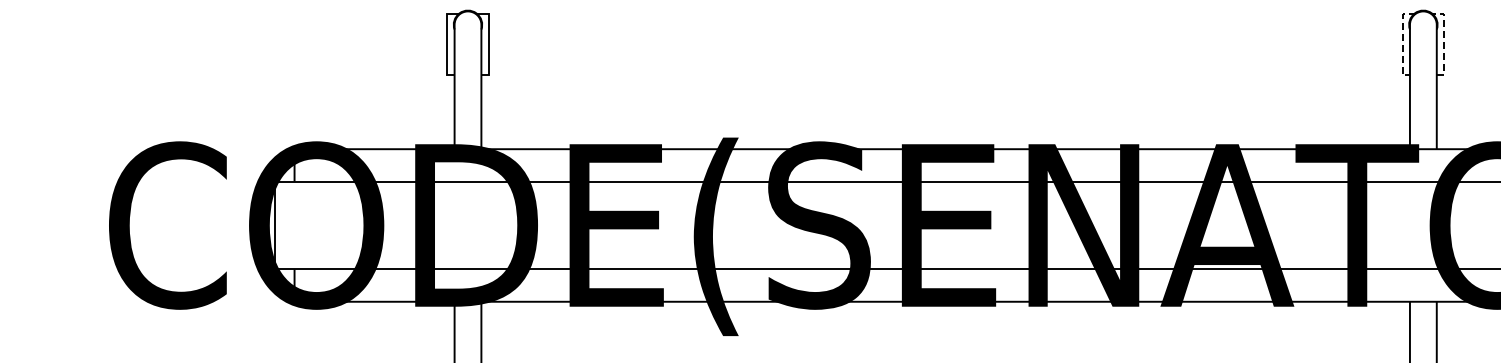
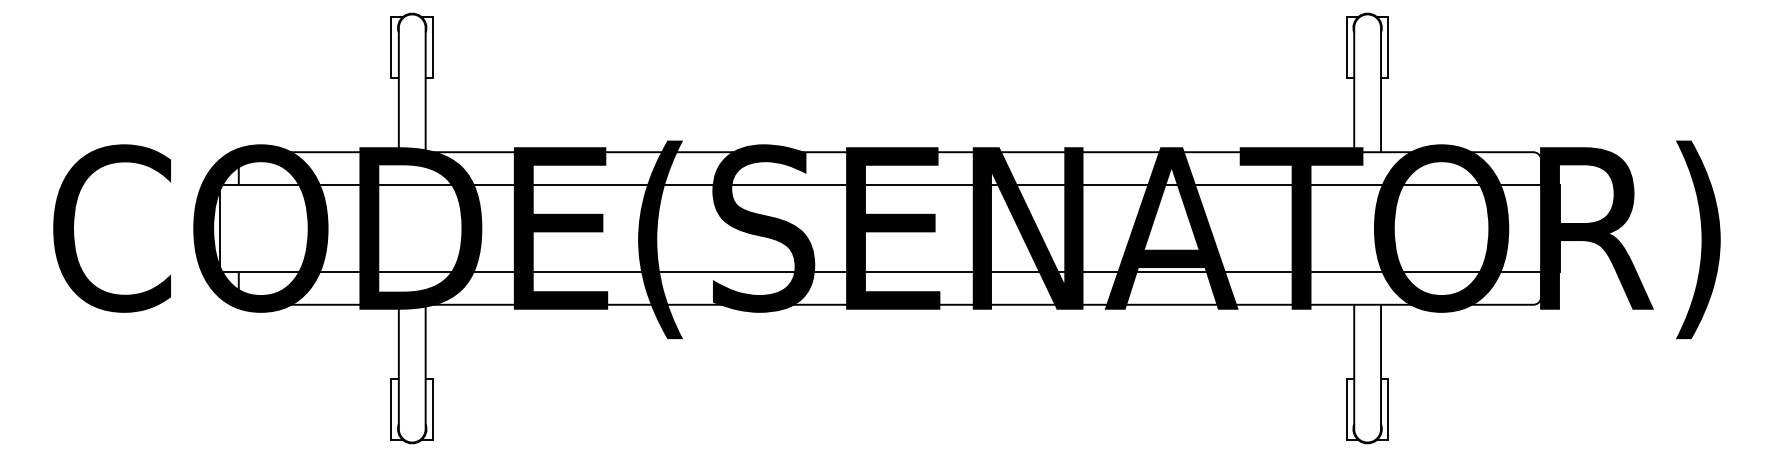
line: (1444, 40) -> (1388, 43), dashed -> solid
line: (1402, 41) -> (1346, 44), dashed -> solid

